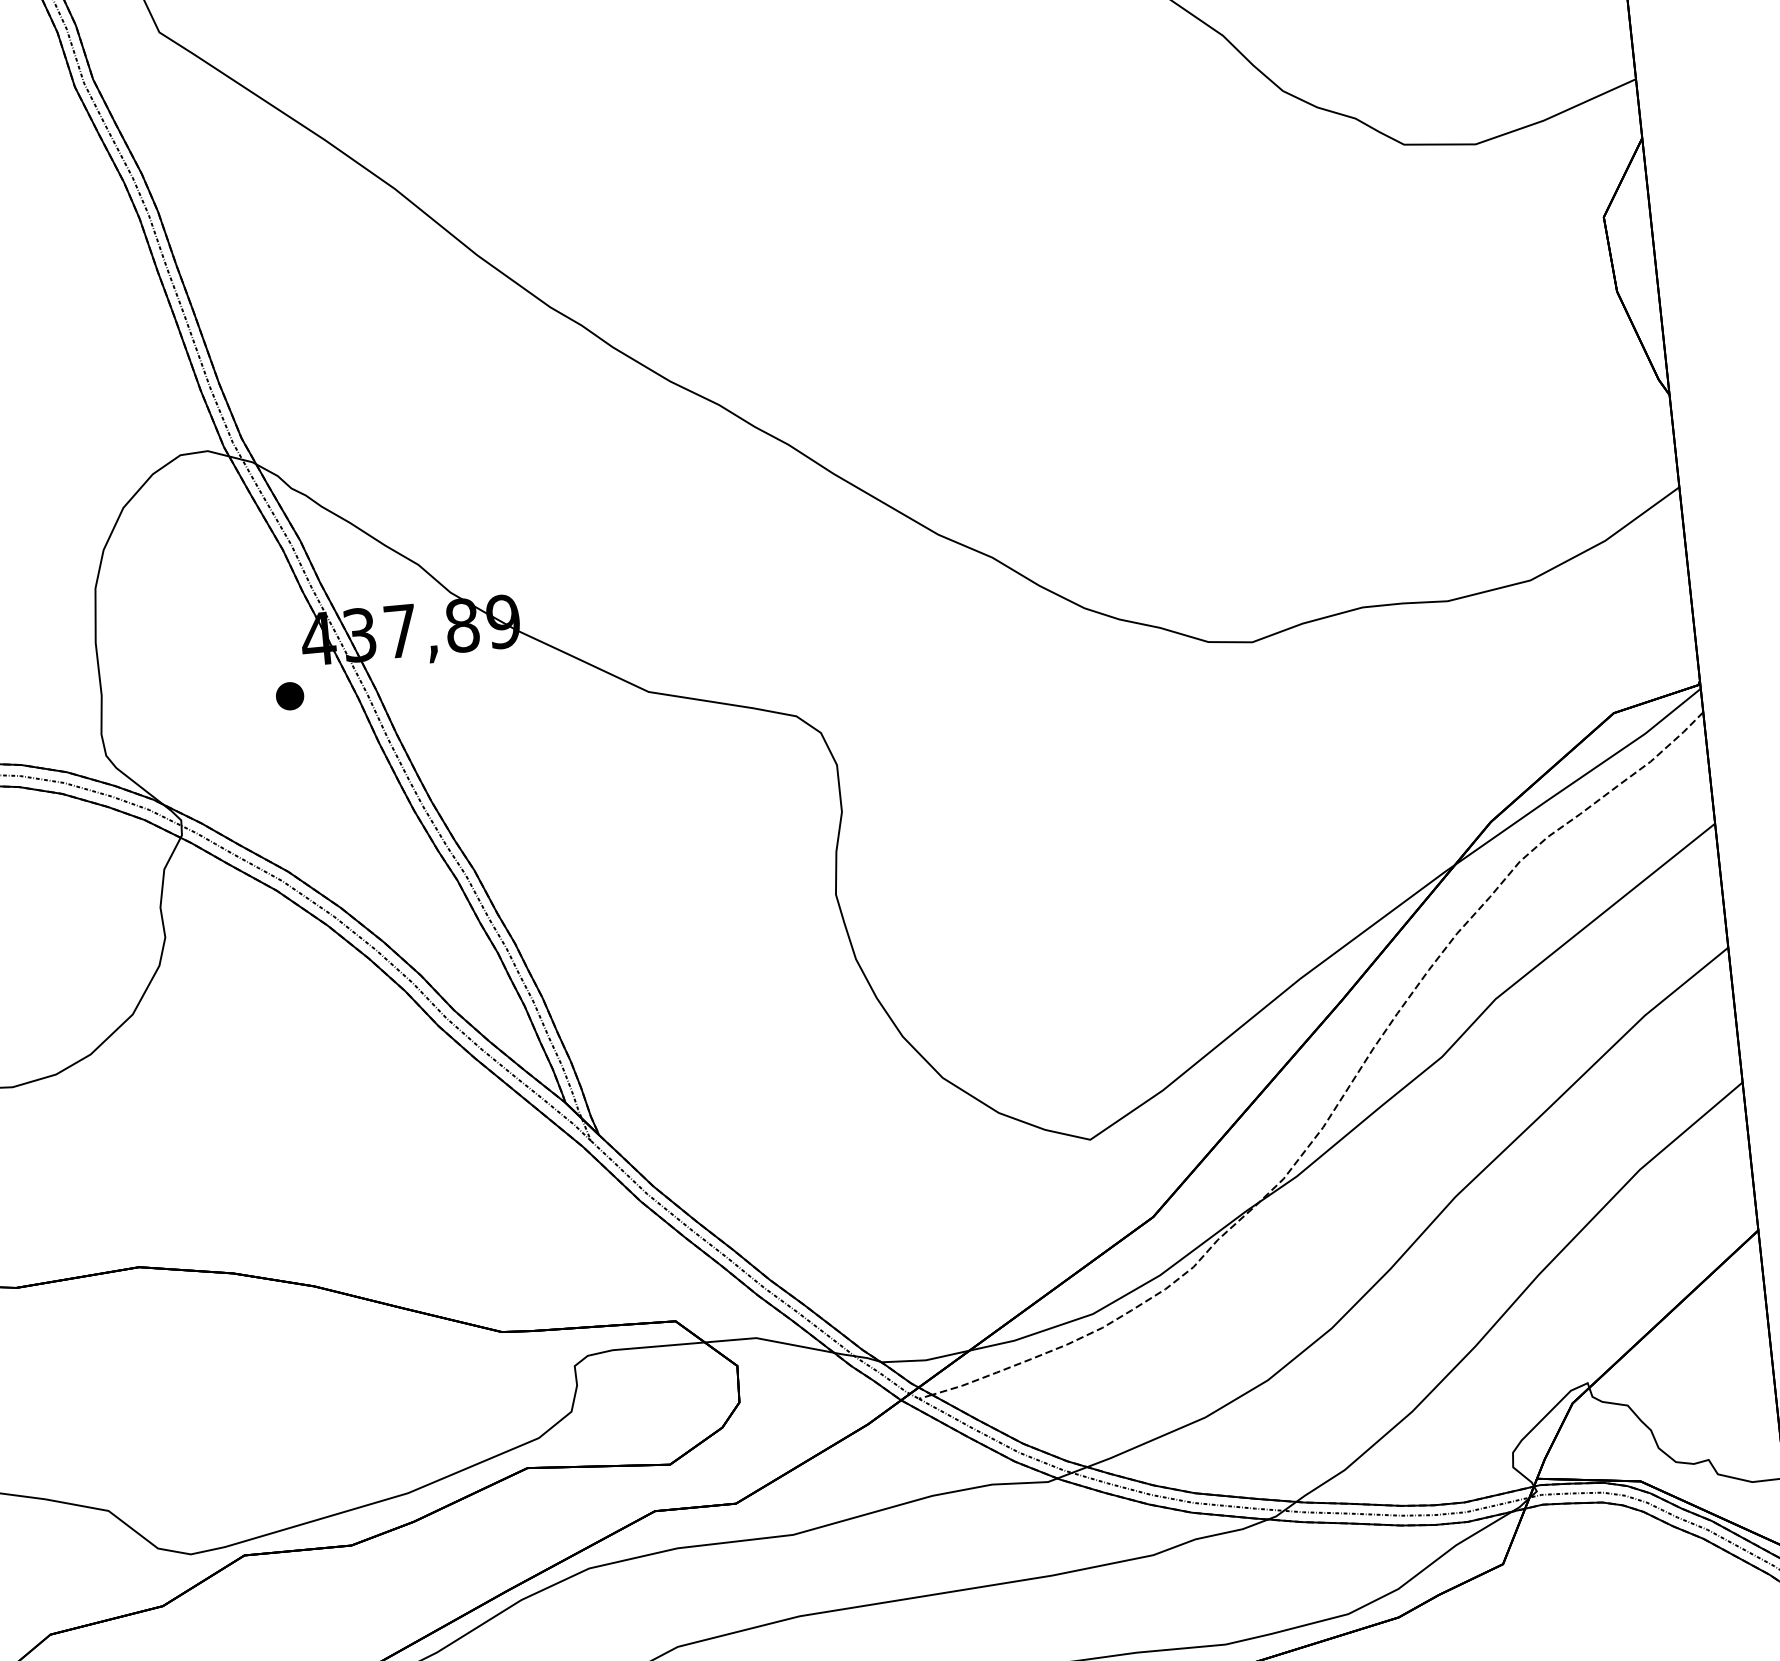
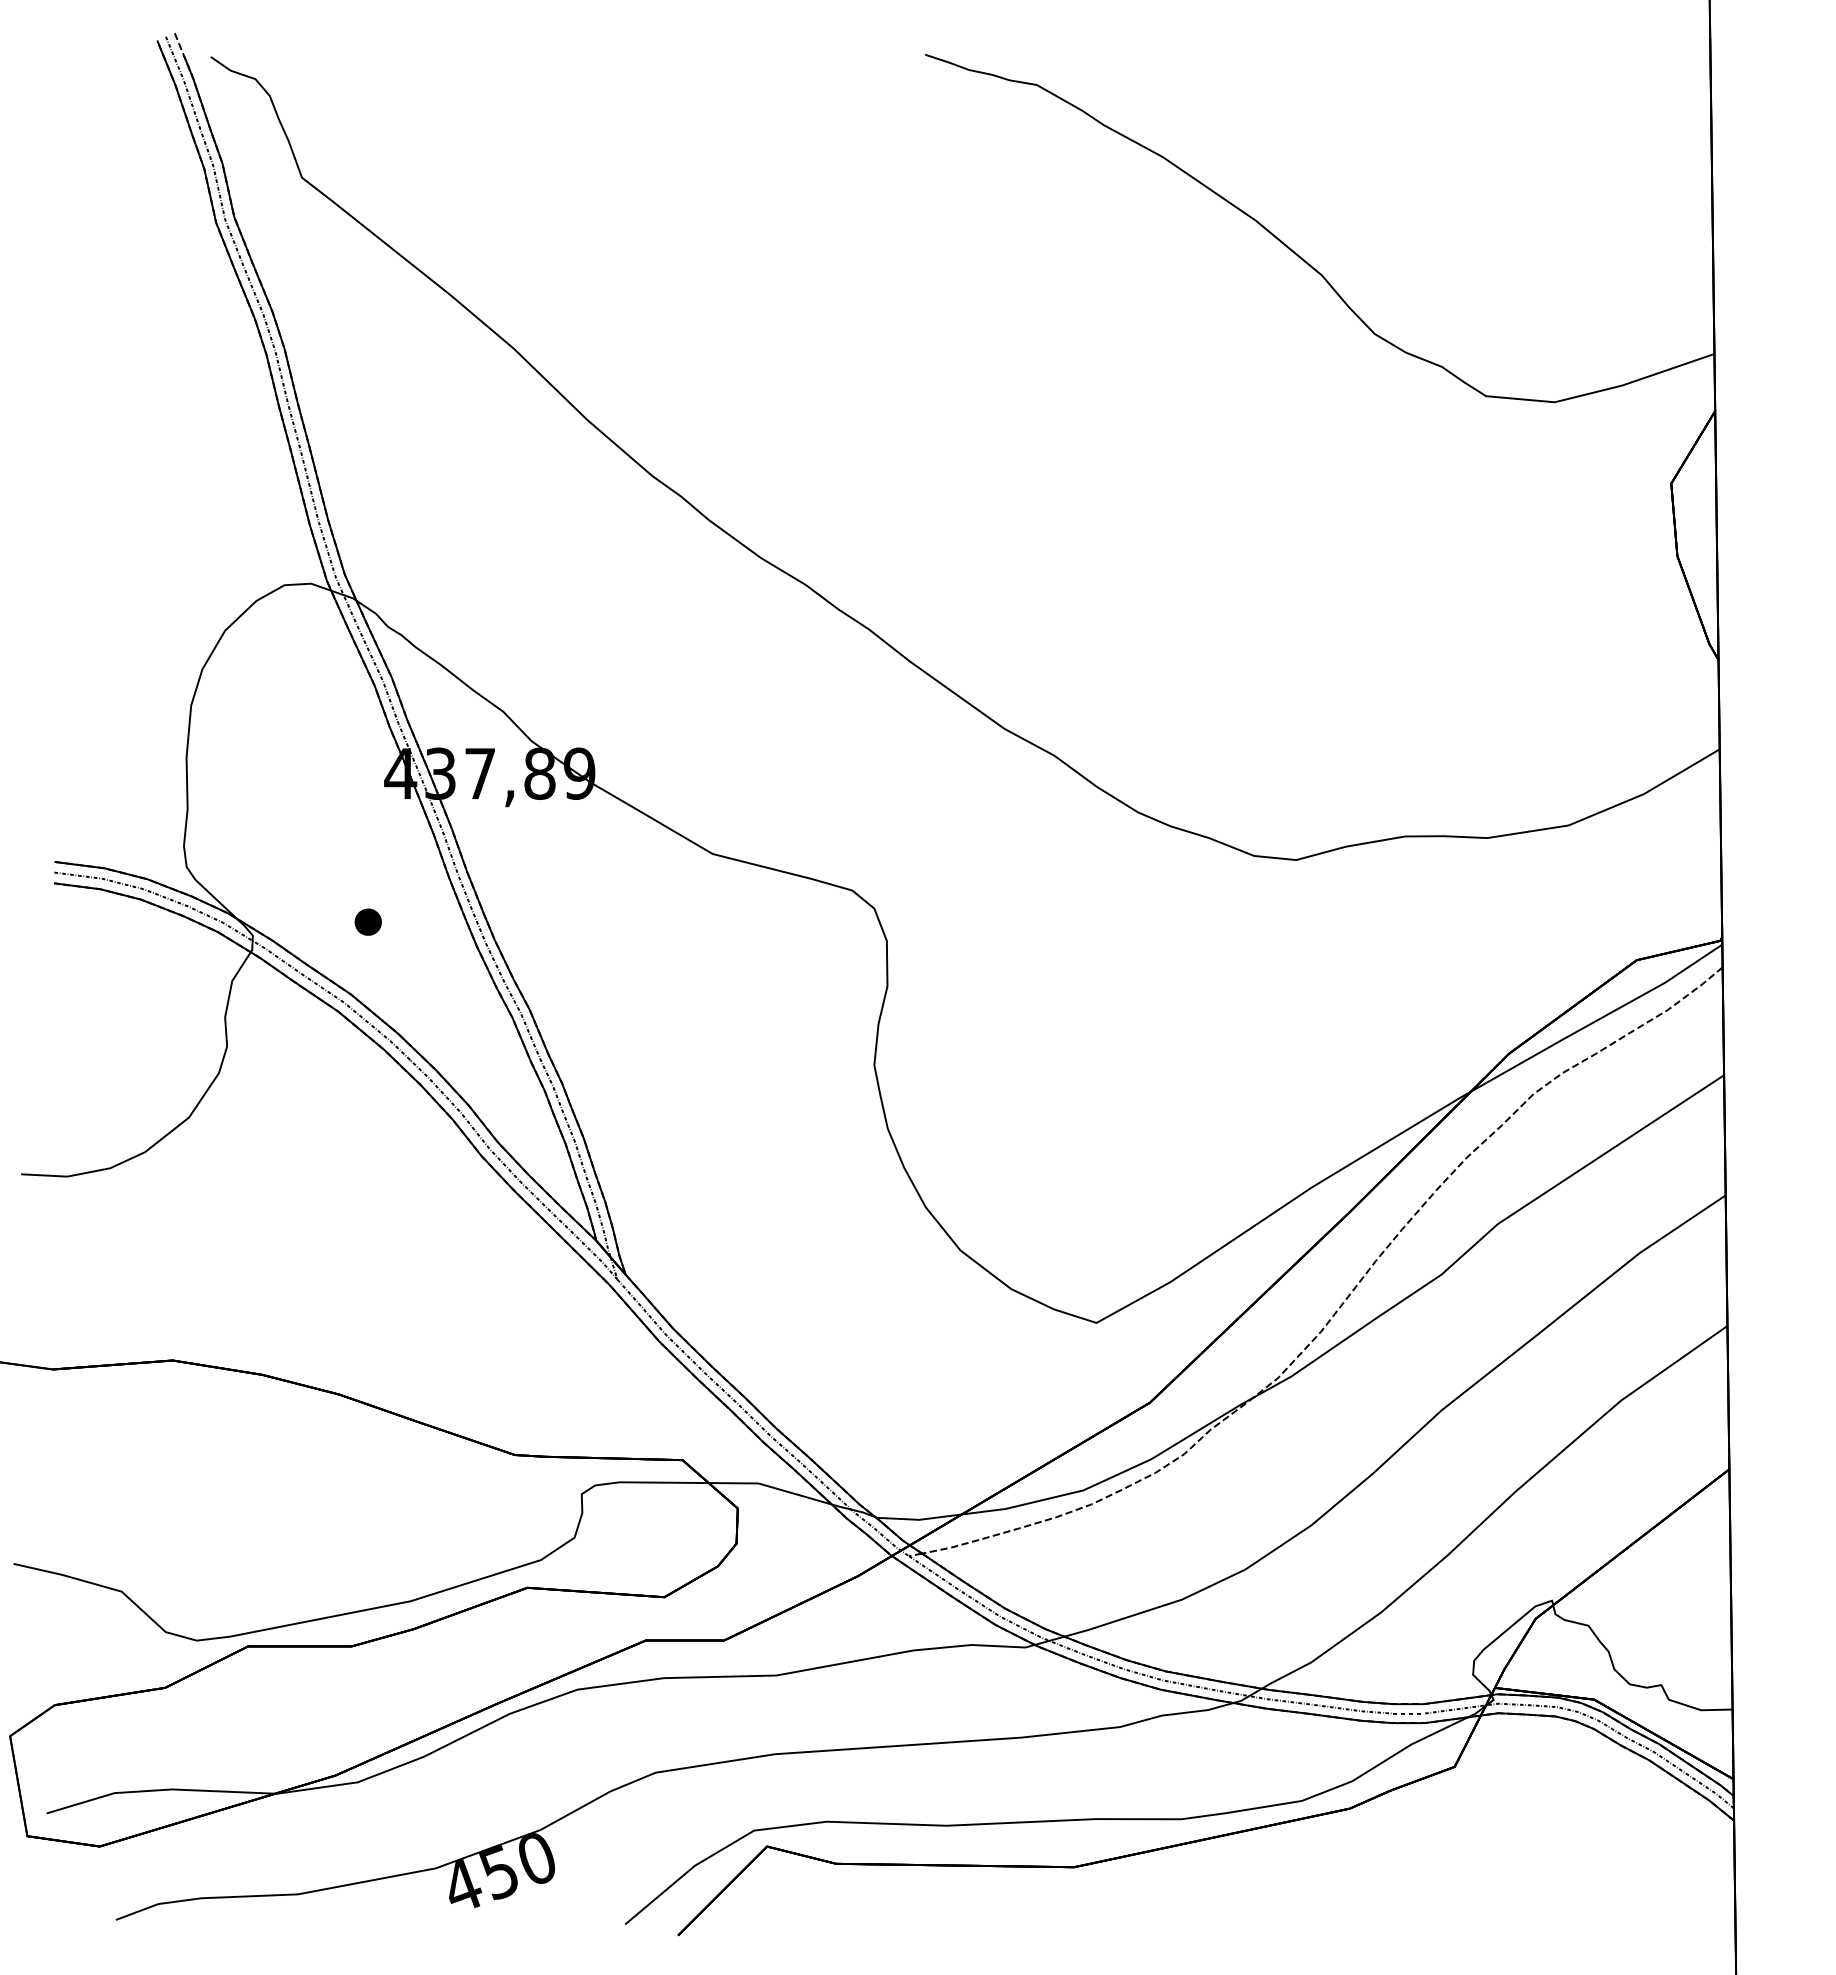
part: (289, 695) -> (367, 921), moved

